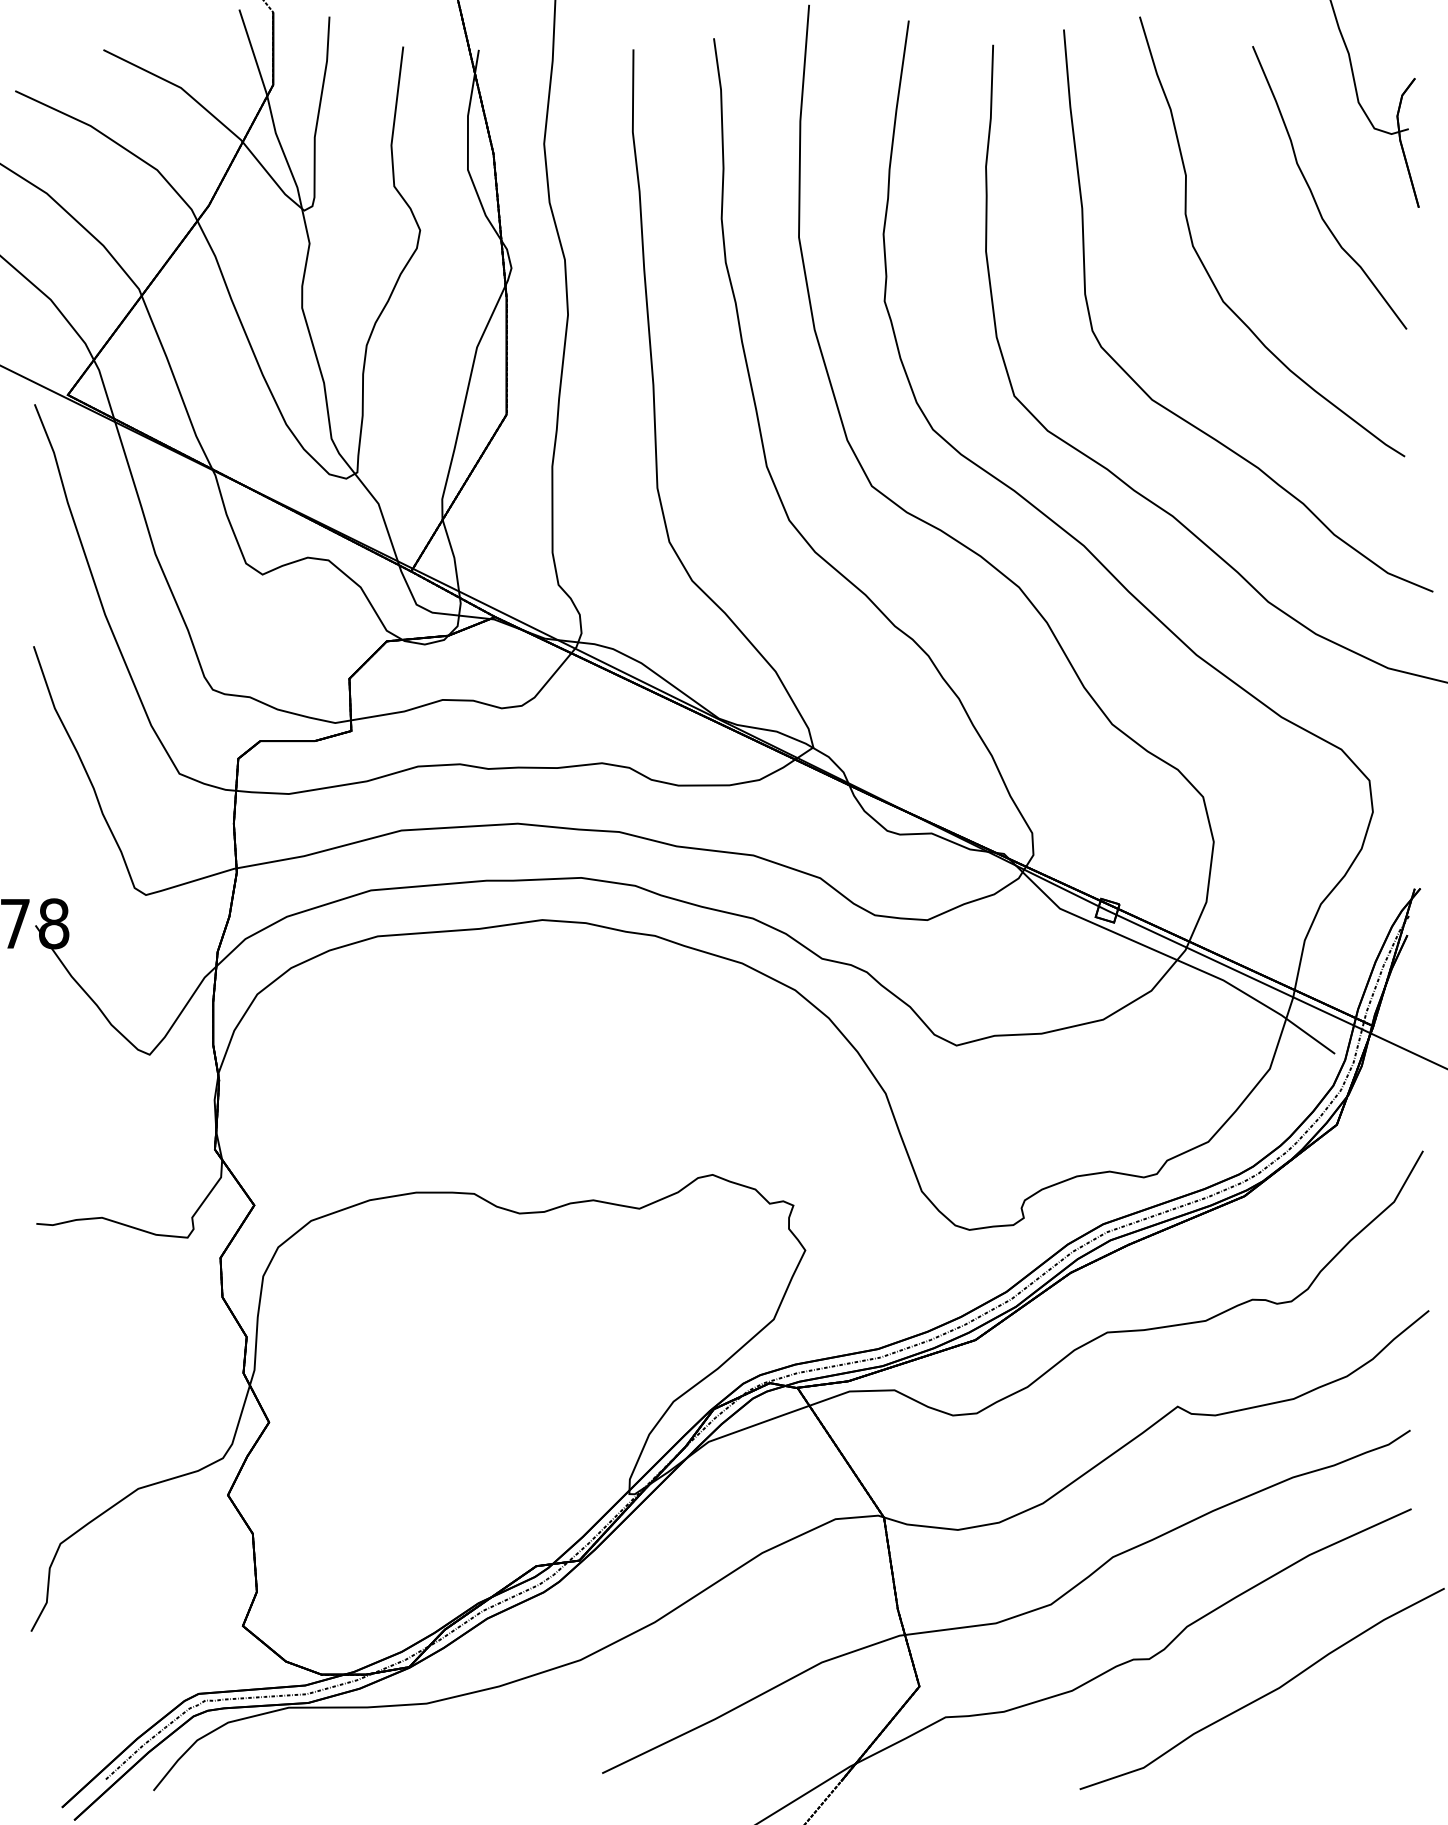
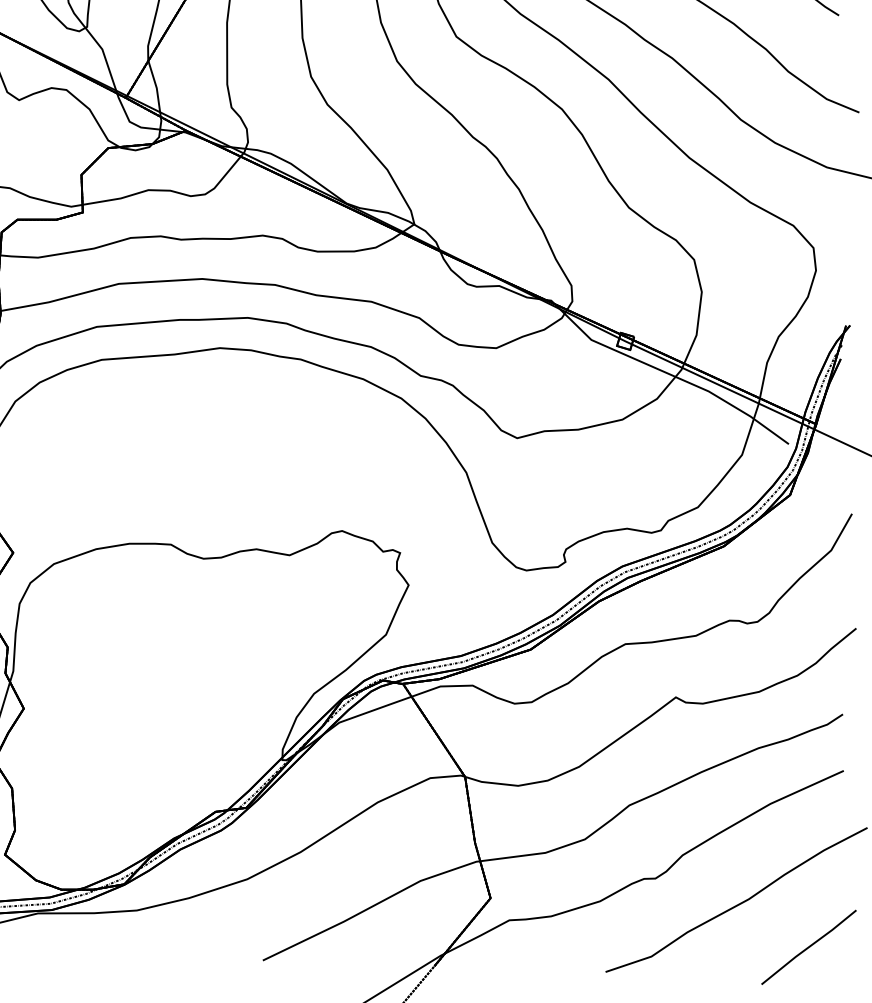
line: (1362, 1754) -> (808, 947), added

